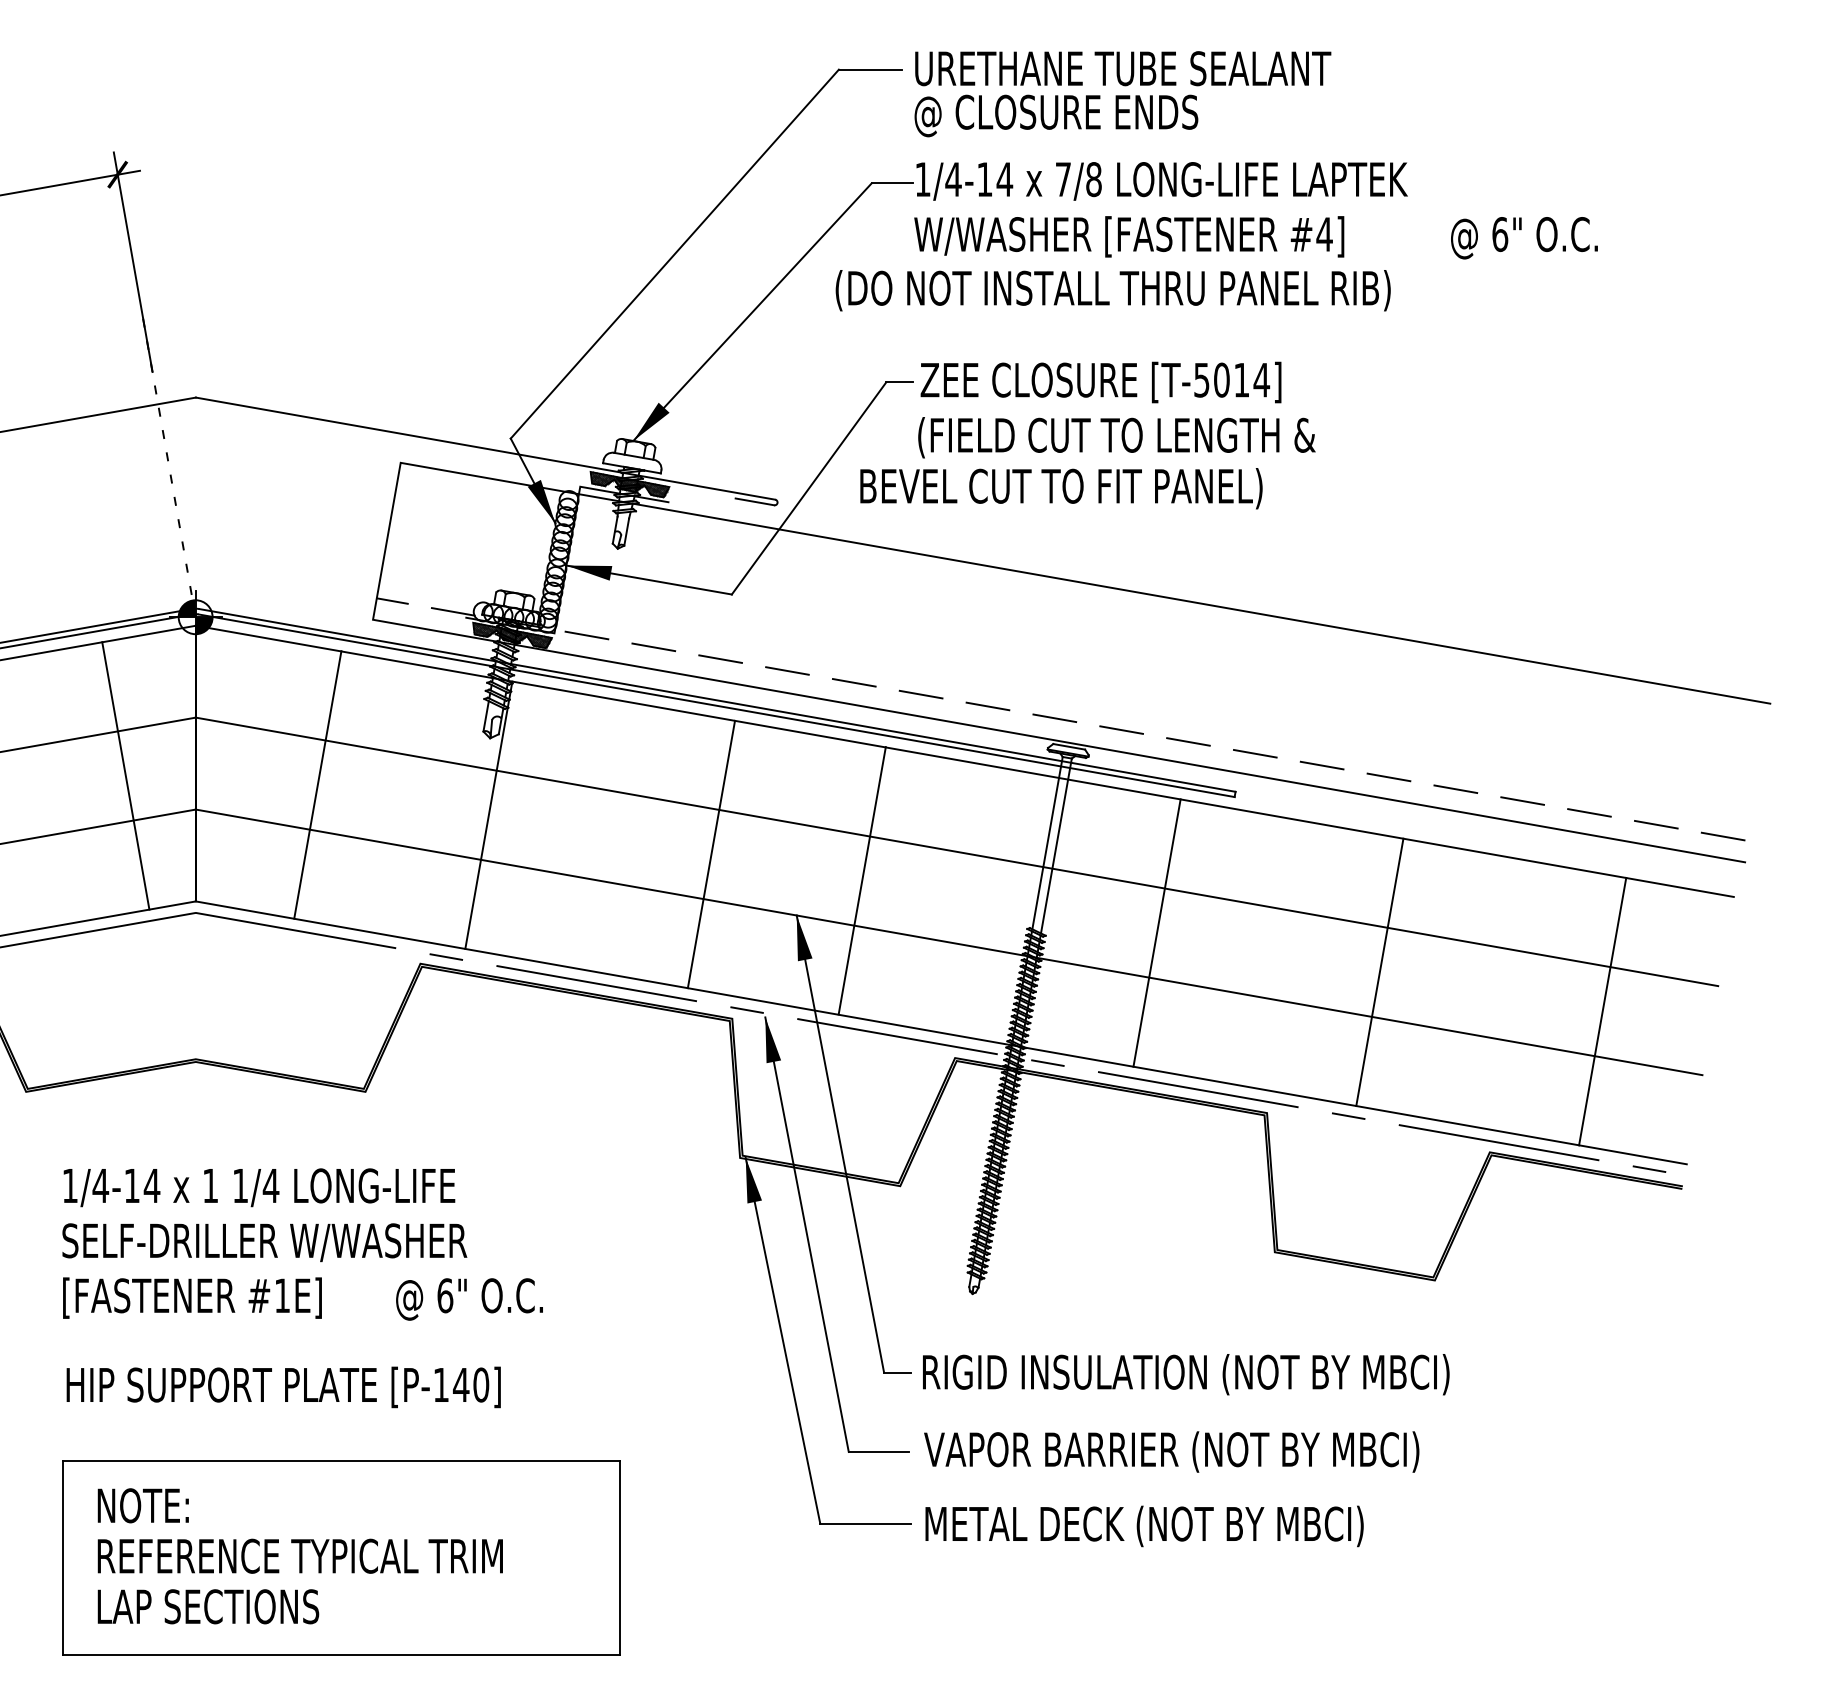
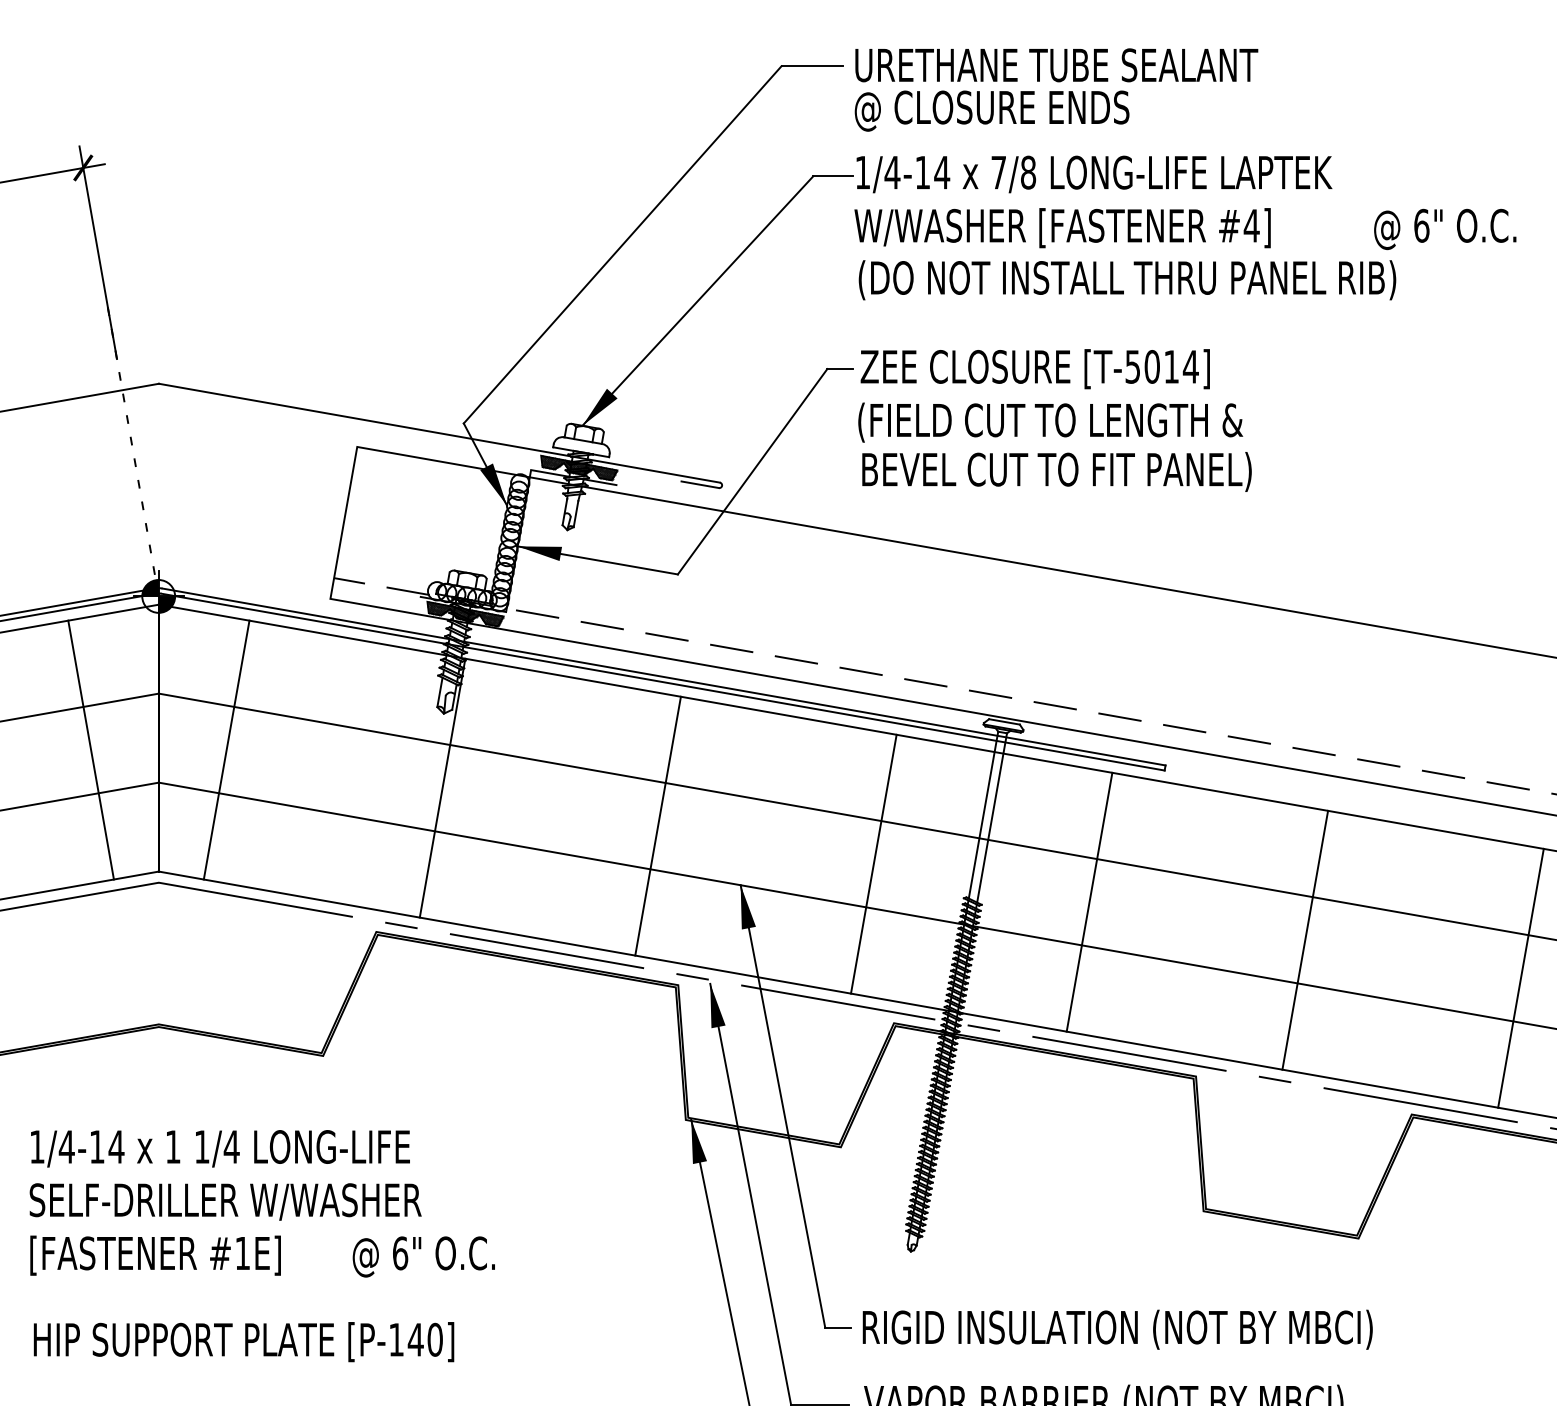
text: (1112, 290) -> (1126, 280), moved
text: (1061, 488) -> (1057, 471), moved
line: (317, 784) -> (226, 749), moved
line: (861, 880) -> (873, 863), moved

